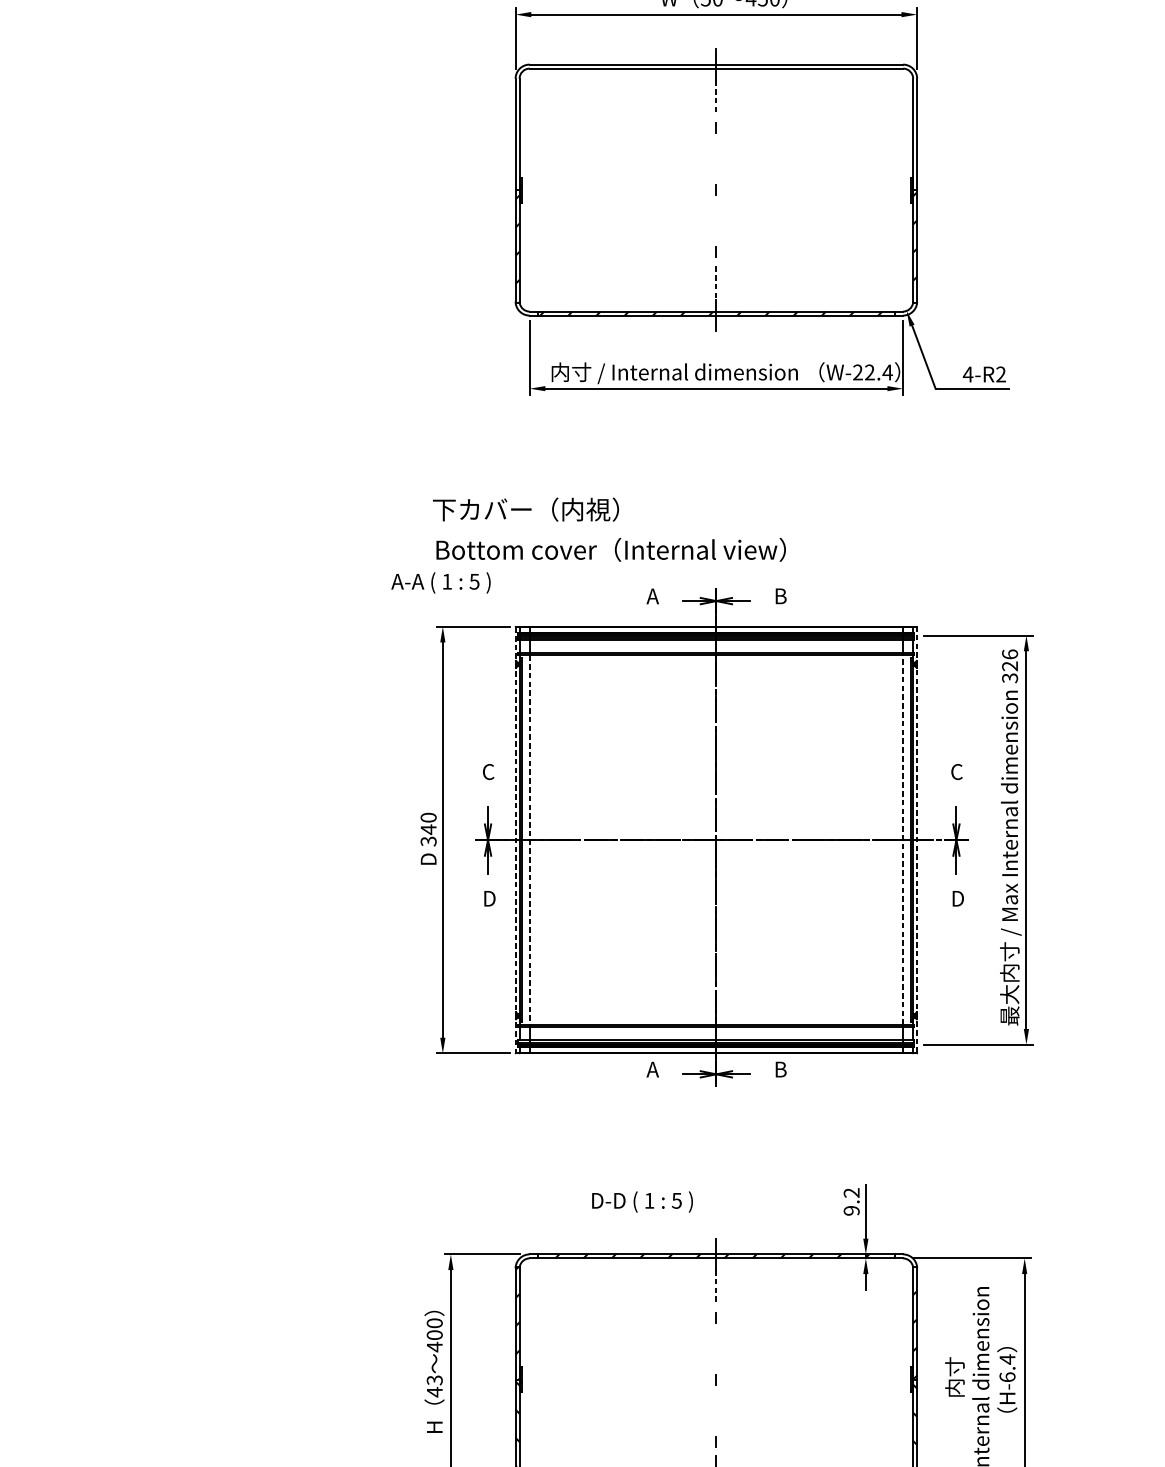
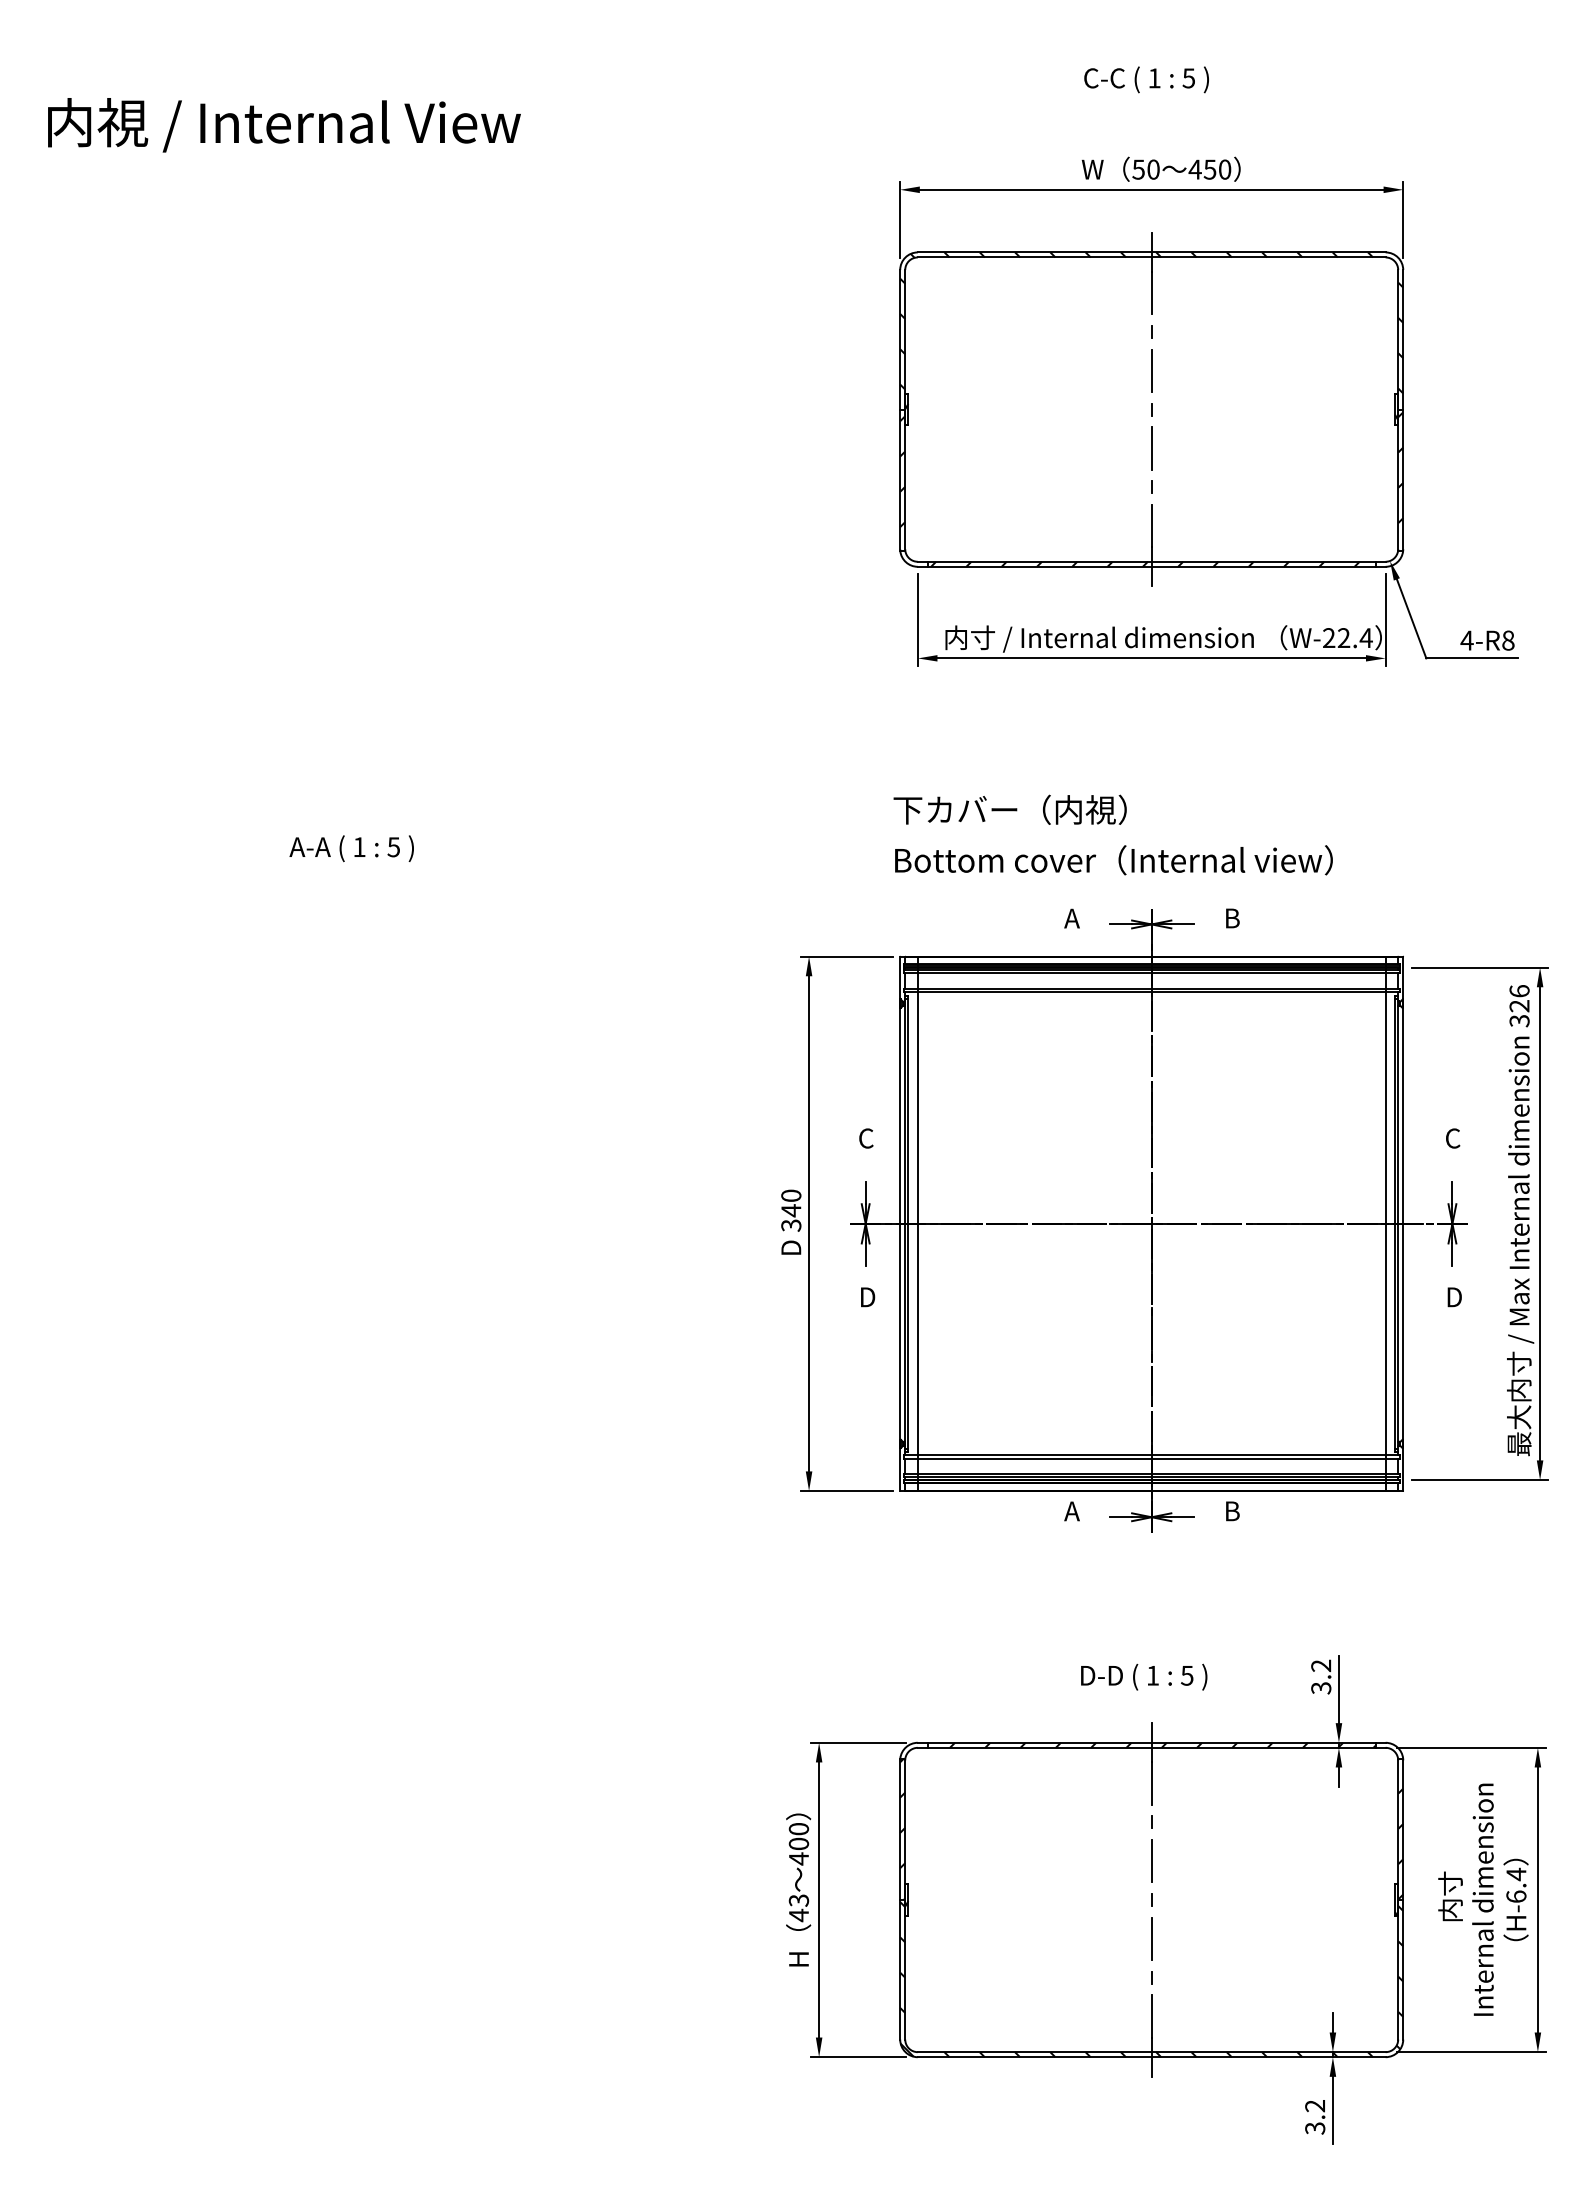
line: (716, 97) -> (1151, 293), dashed -> solid
hatch: (716, 120) -> (1151, 322), added
line: (716, 158) -> (1151, 370), added
line: (716, 221) -> (1151, 448), added
line: (716, 283) -> (1151, 526), dashed -> solid
text: (1001, 374) -> (1508, 640), 4-R2 -> 4-R8
text: (525, 509) -> (1009, 809), moved
text: (610, 550) -> (1113, 860), moved
text: (440, 582) -> (351, 848), moved
line: (515, 839) -> (900, 1223), dashed -> solid
line: (529, 839) -> (917, 1223), dashed -> solid
line: (903, 839) -> (1385, 1223), dashed -> solid
line: (917, 839) -> (1403, 1223), dashed -> solid
text: (642, 1201) -> (1144, 1676), moved
text: (851, 1211) -> (1321, 1688), 9.2 -> 3.2
line: (716, 1287) -> (1151, 1784), dashed -> solid
line: (716, 1349) -> (1151, 1861), added
line: (716, 1410) -> (1151, 1938), added

